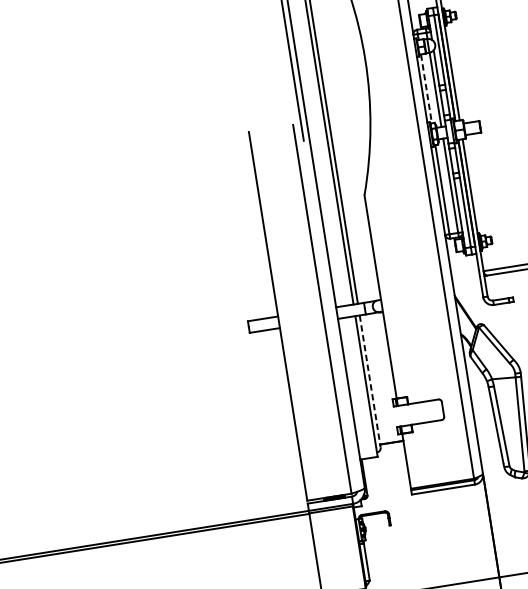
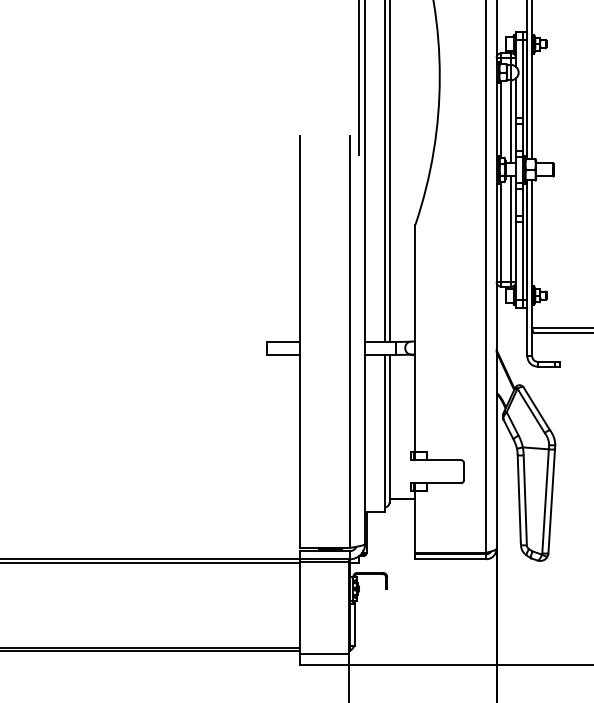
line: (426, 89) -> (501, 119), dashed -> solid
line: (370, 381) -> (389, 428), dashed -> solid

